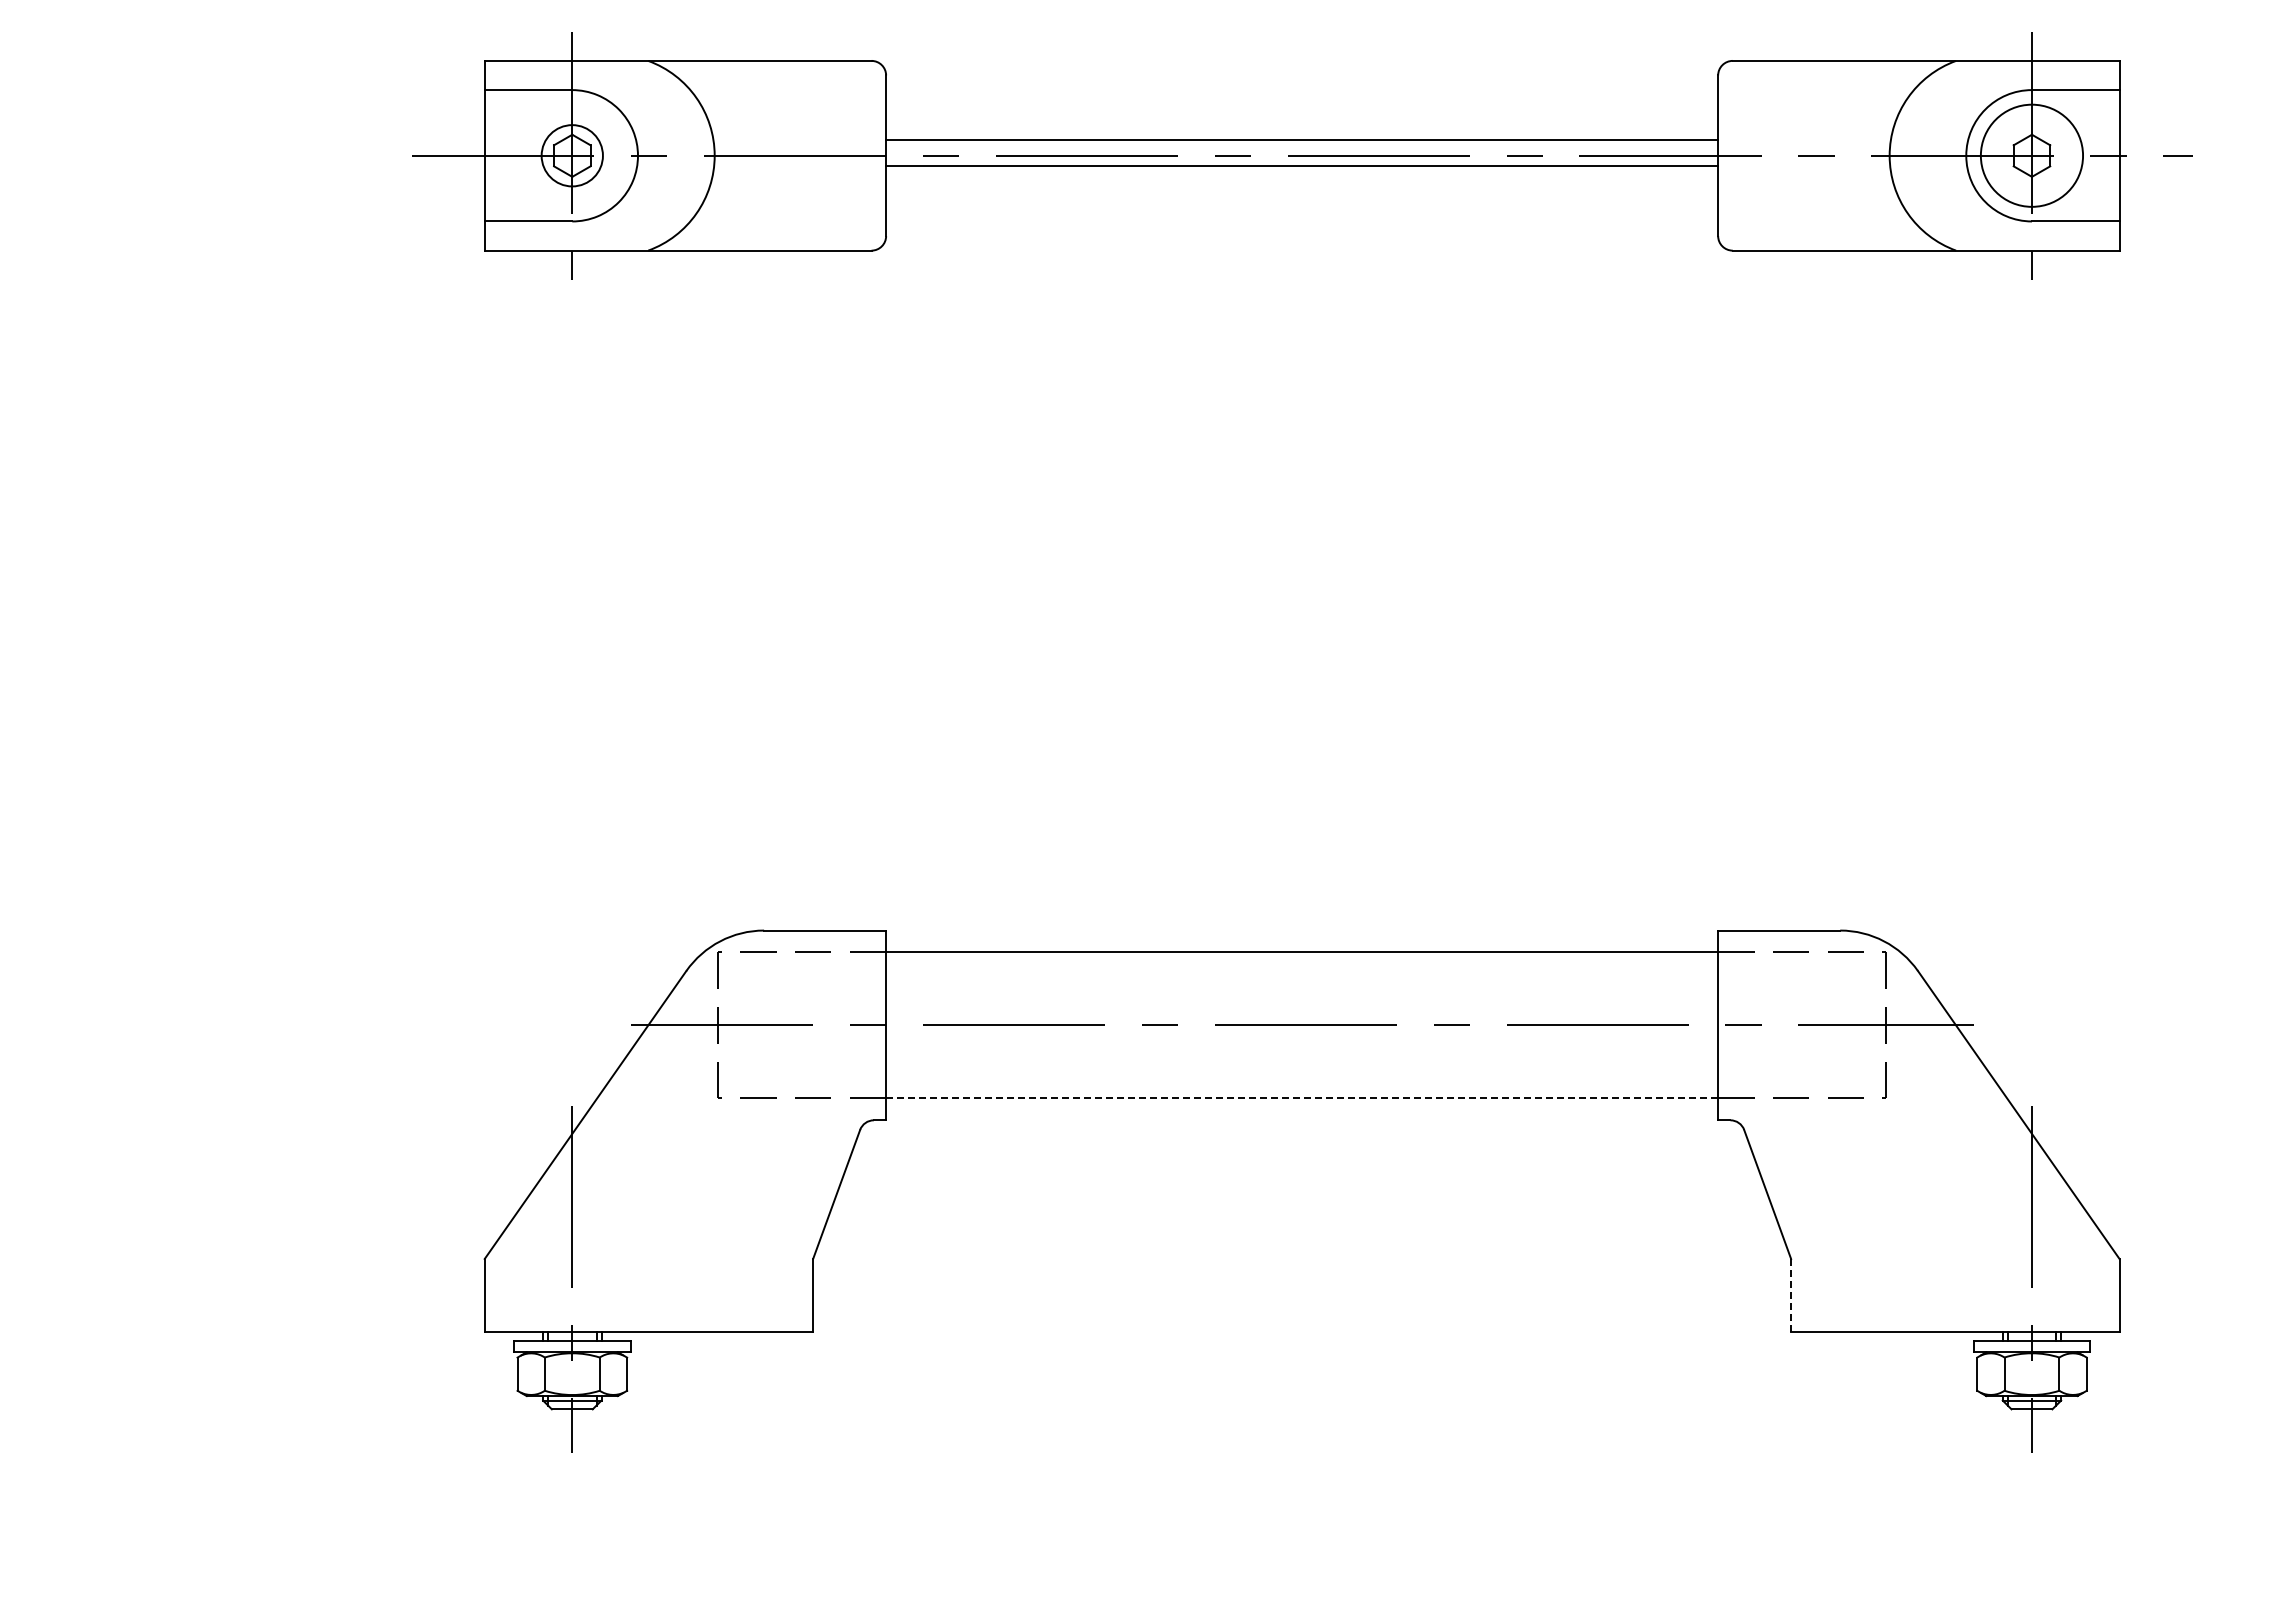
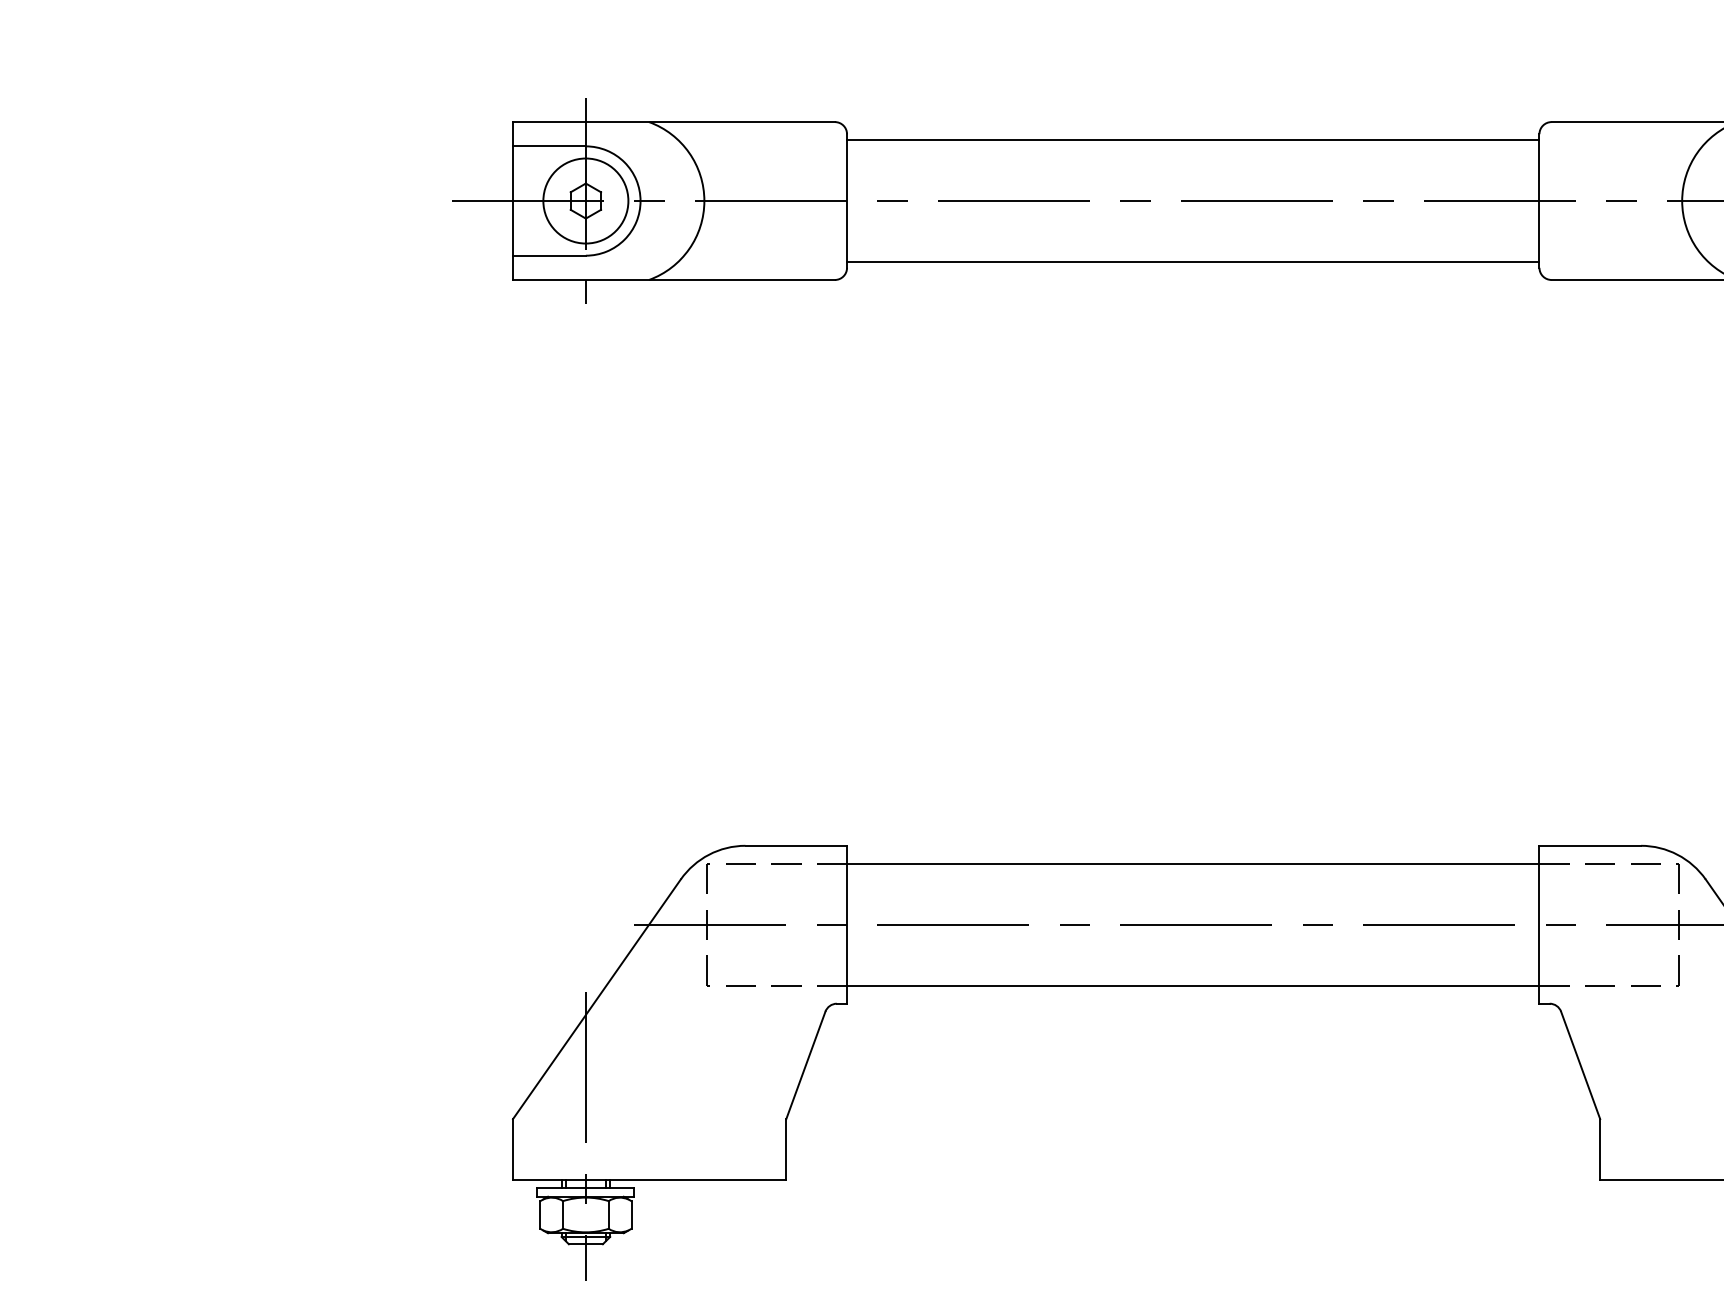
line: (1302, 139) -> (1193, 140), moved
circle: (572, 155) -> (586, 200), size x1.67
line: (1302, 165) -> (1193, 261), moved
line: (1302, 1098) -> (1193, 985), dashed -> solid
line: (1791, 1295) -> (1600, 1149), dashed -> solid

